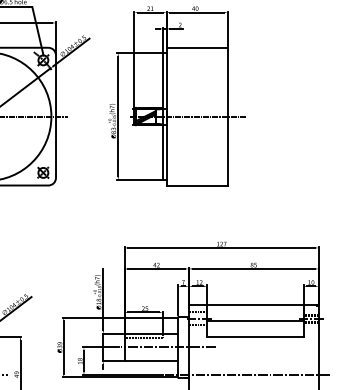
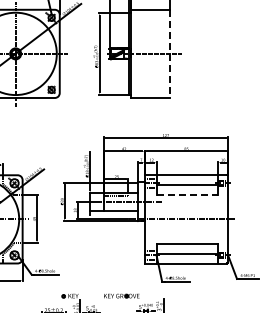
line: (227, 117) -> (169, 54), solid -> dashed
line: (255, 336) -> (187, 194), solid -> dashed

